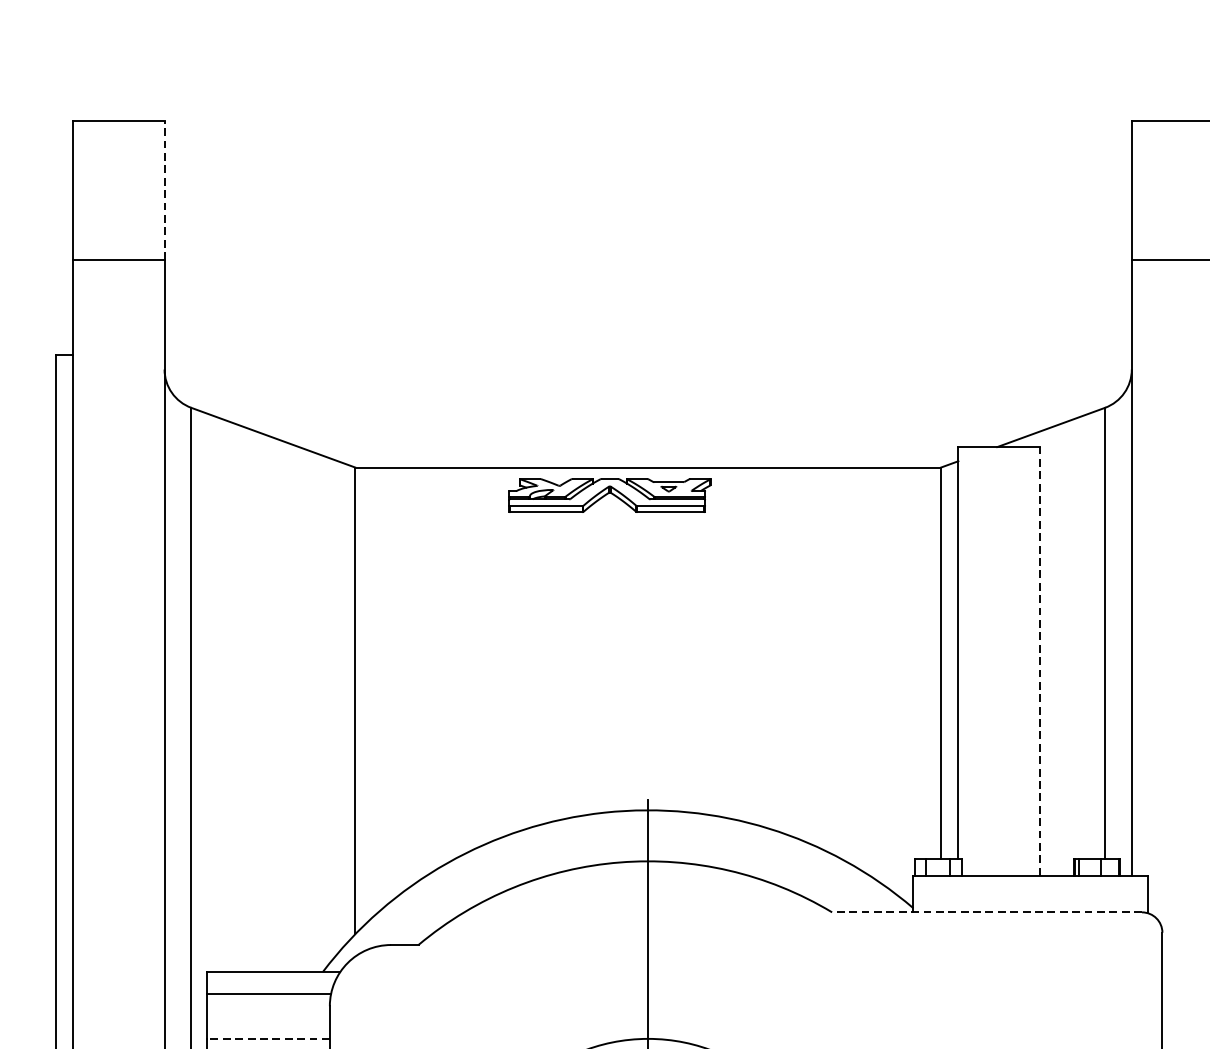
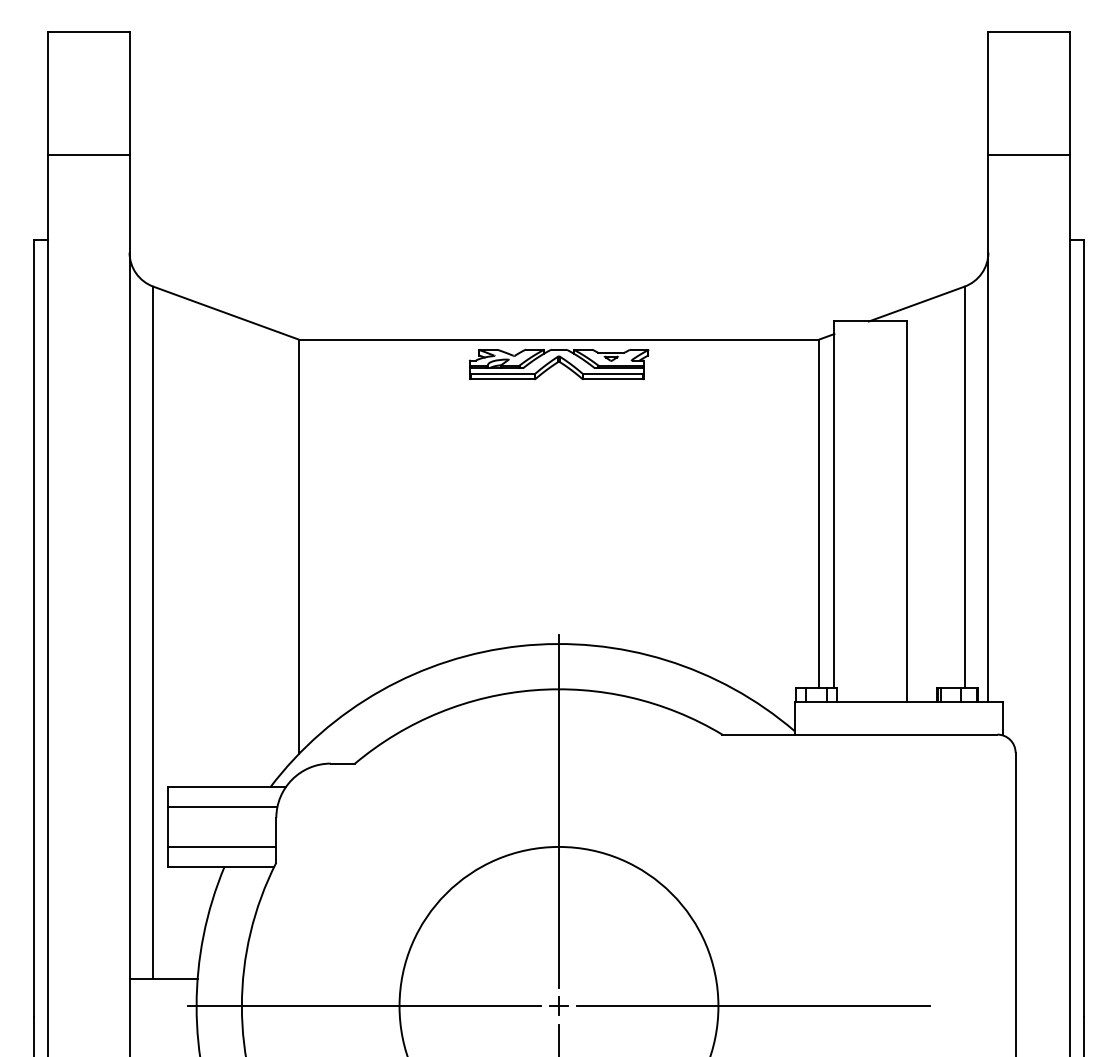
line: (164, 190) -> (129, 93), dashed -> solid
part: (610, 495) -> (559, 364), moved
line: (1039, 661) -> (906, 511), dashed -> solid
line: (986, 912) -> (859, 734), dashed -> solid
line: (268, 1038) -> (221, 846), dashed -> solid

